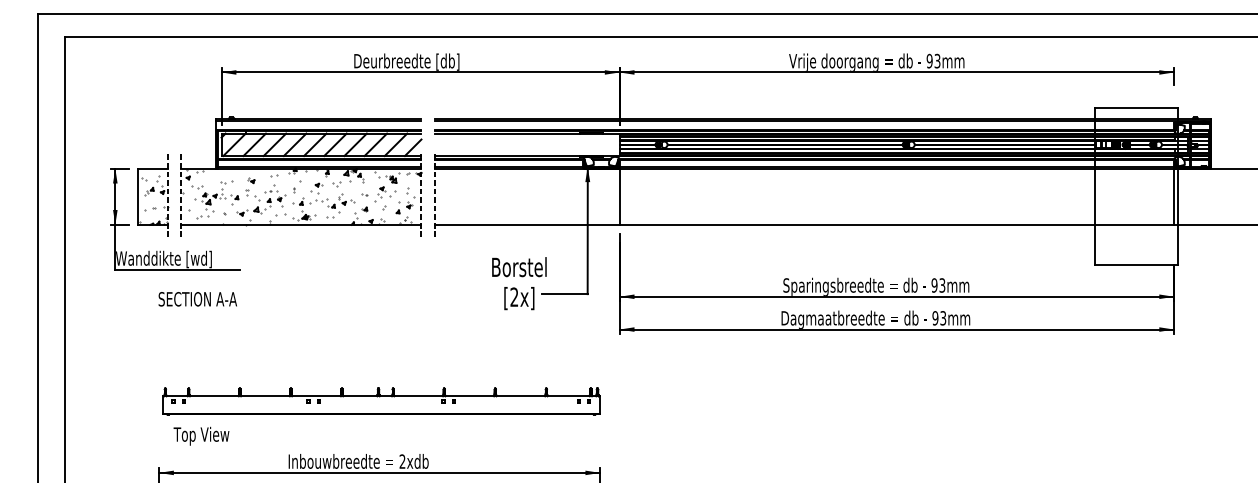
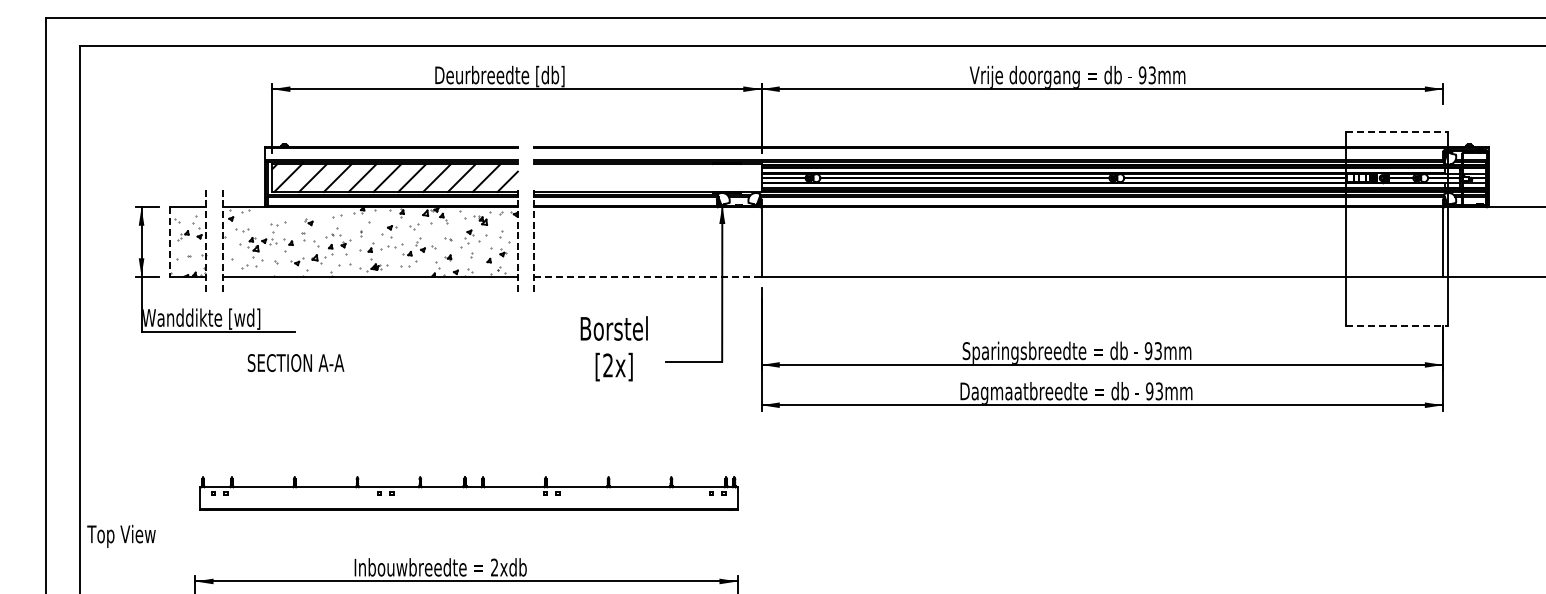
line: (1136, 107) -> (1396, 132), solid -> dashed
line: (138, 197) -> (169, 242), solid -> dashed
line: (526, 224) -> (647, 276), solid -> dashed
line: (1136, 264) -> (1396, 325), solid -> dashed
text: (518, 283) -> (613, 348), moved
text: (197, 299) -> (295, 363), moved
text: (201, 435) -> (121, 535), moved

